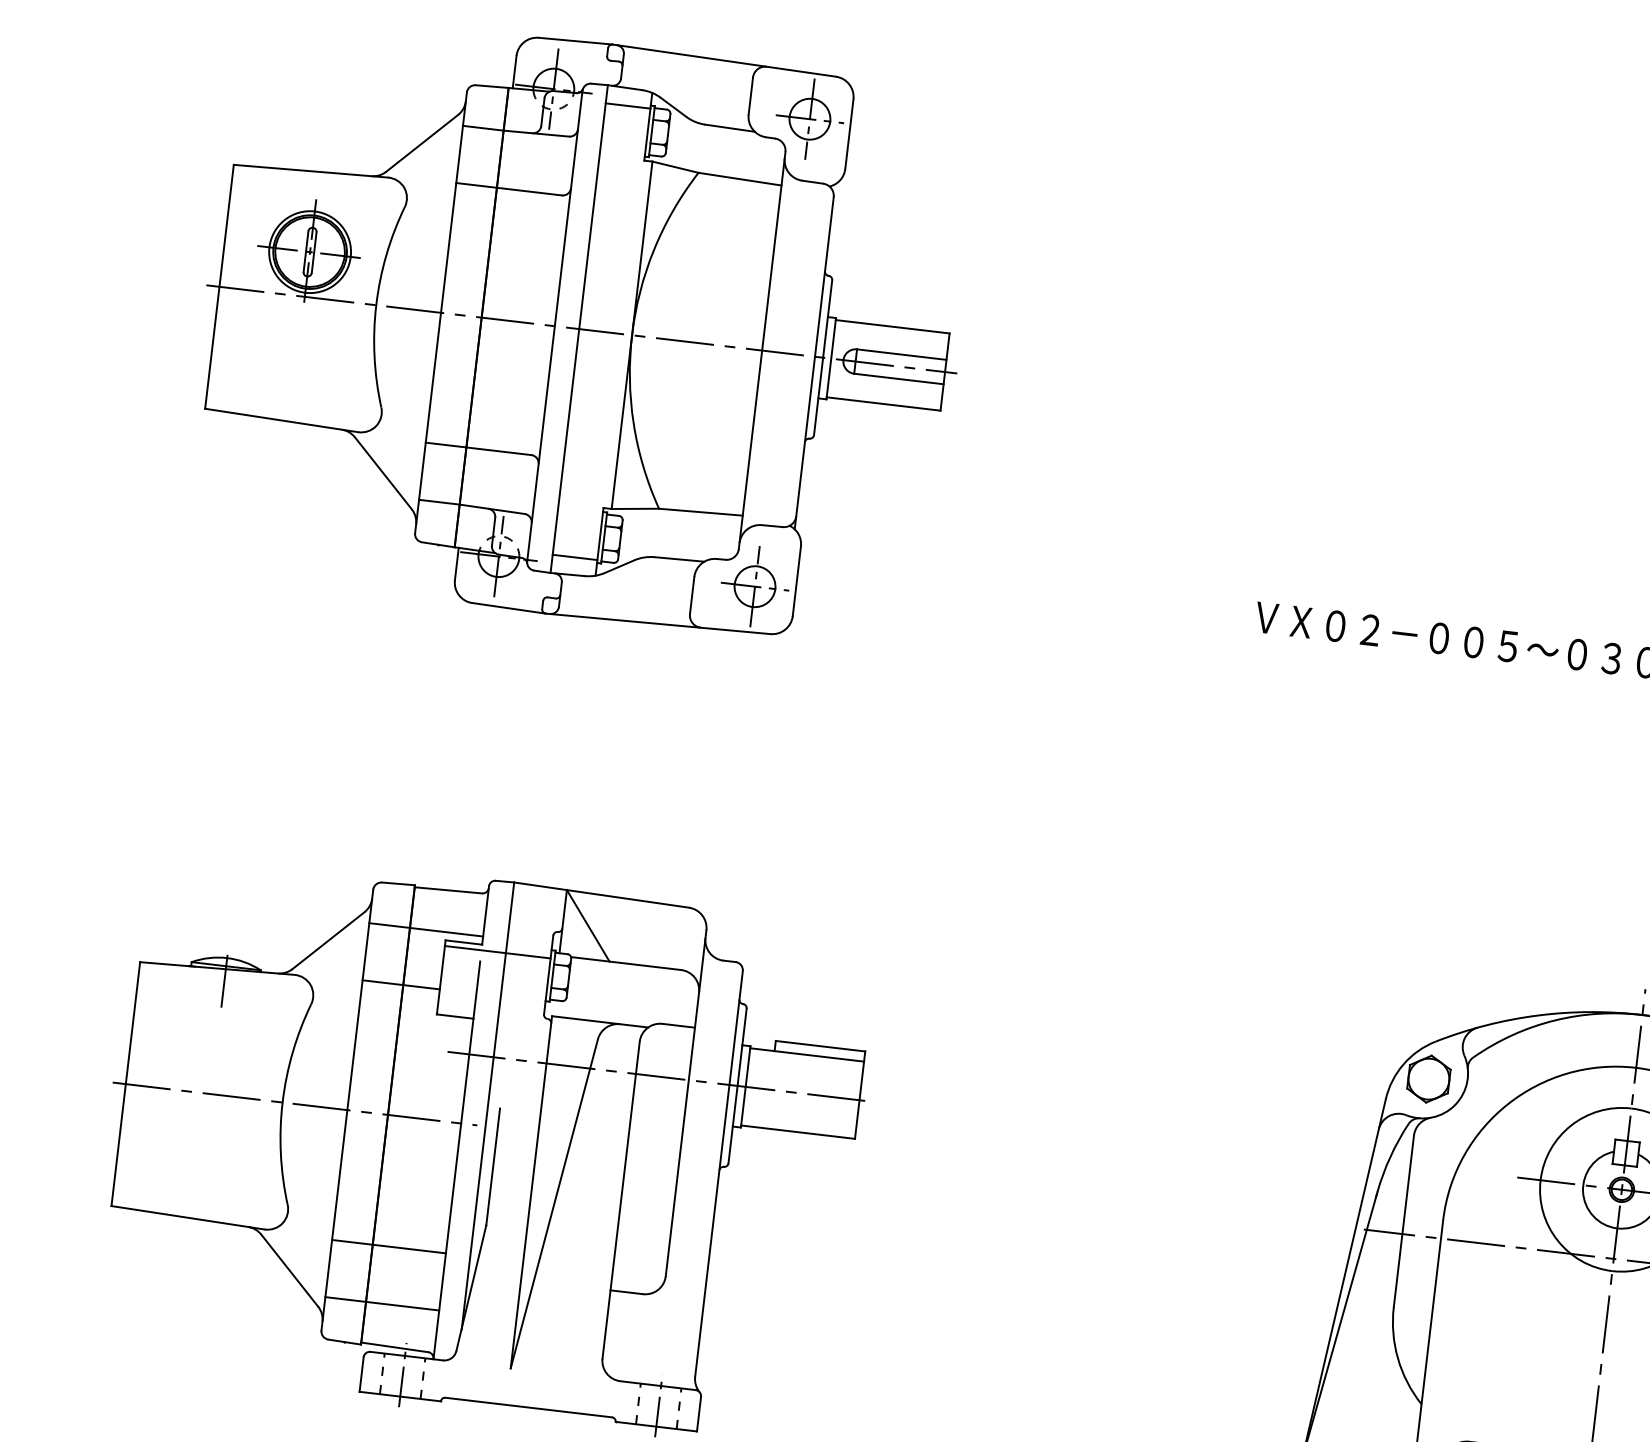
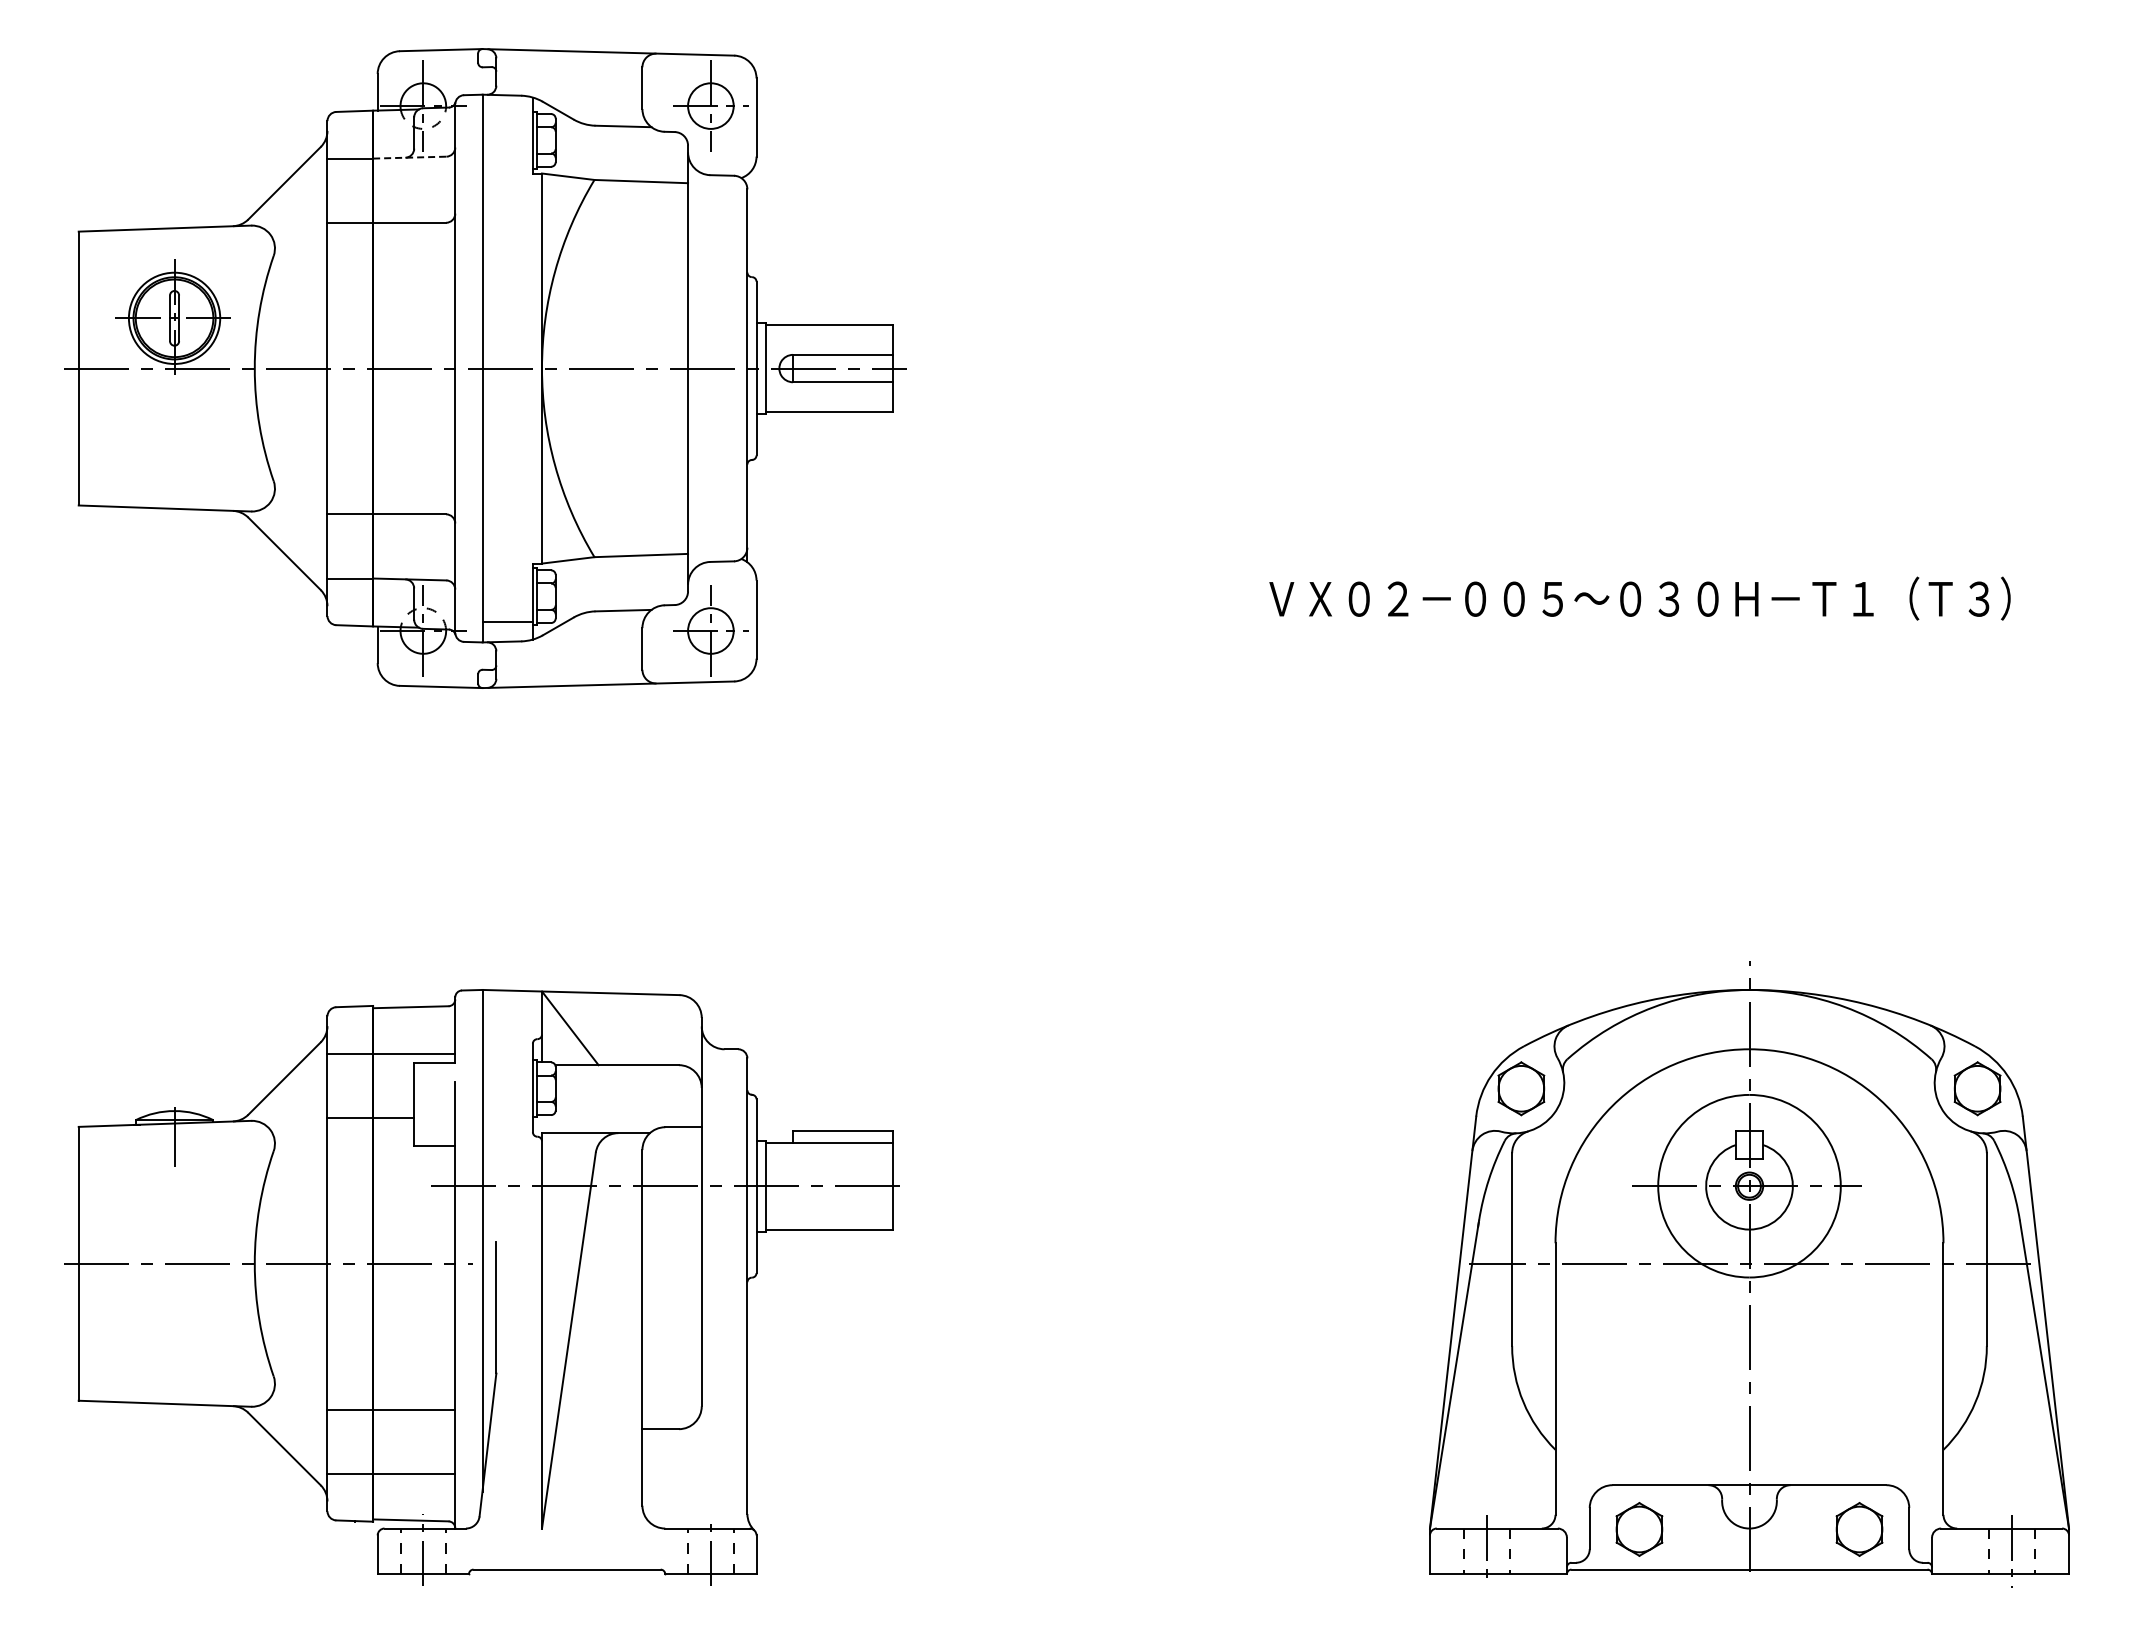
line: (627, 106) -> (507, 115), removed
line: (536, 133) -> (409, 157), solid -> dashed
line: (497, 952) -> (473, 1069), removed

